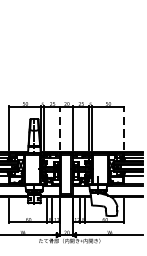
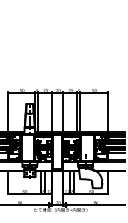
line: (60, 128) -> (52, 111), dashed -> solid
line: (123, 128) -> (107, 111), dashed -> solid

